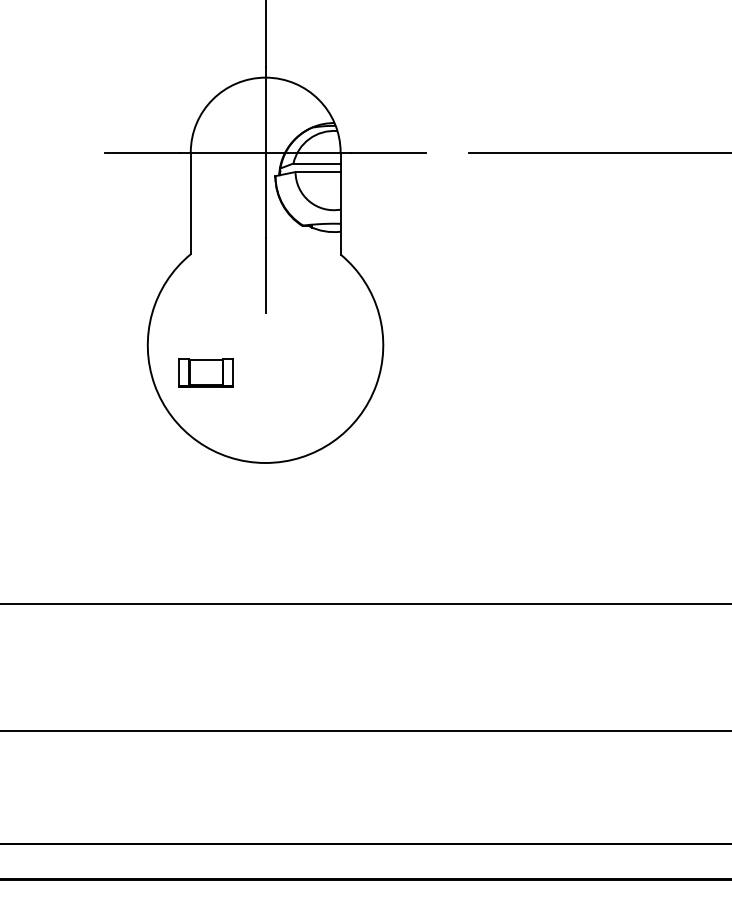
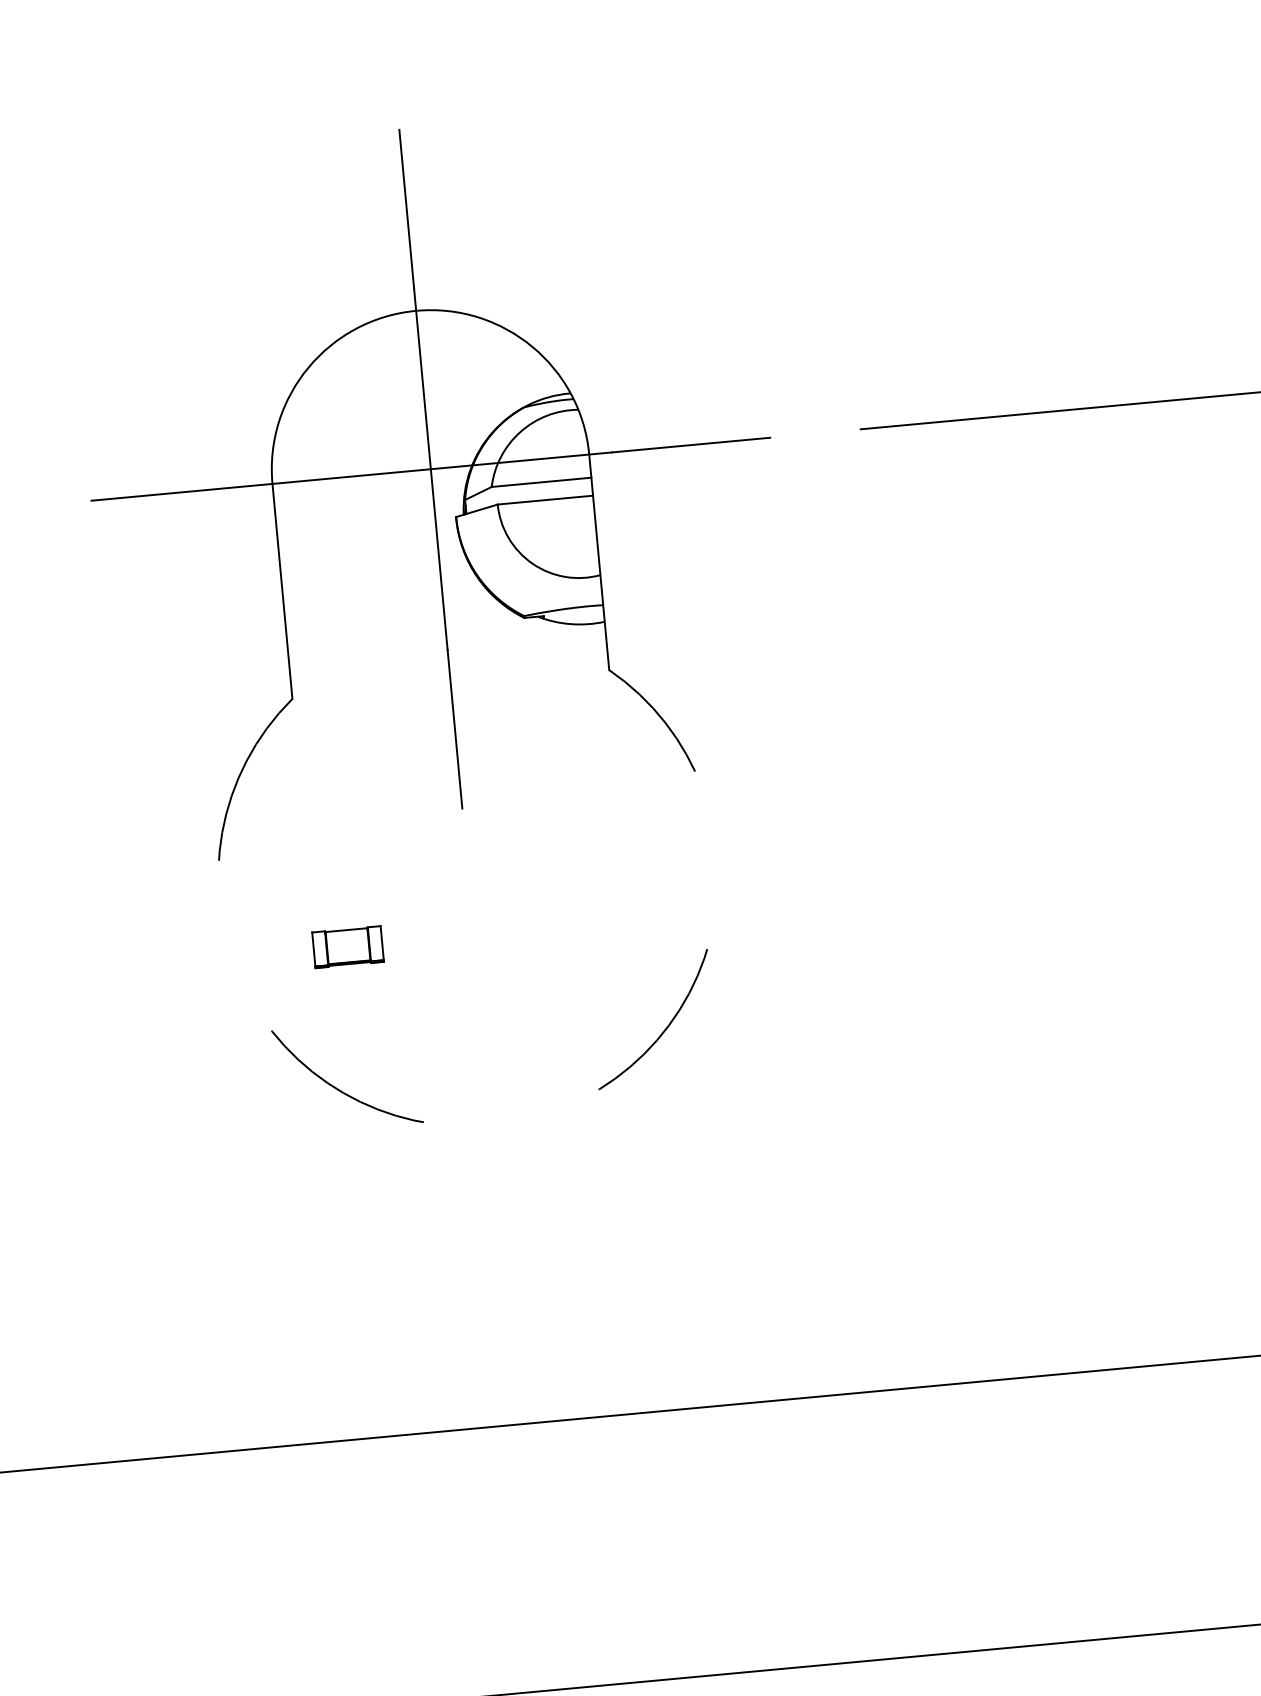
part: (205, 372) -> (346, 945), size x0.6
arc: (265, 463) -> (491, 1126), solid -> dashed

